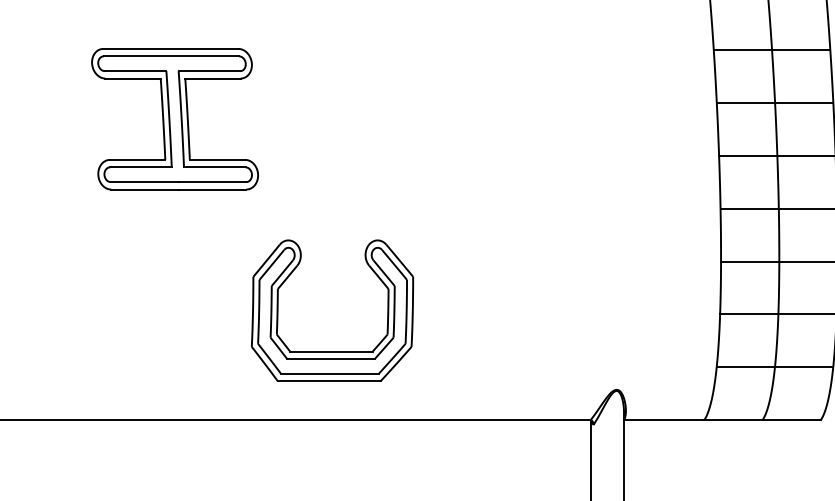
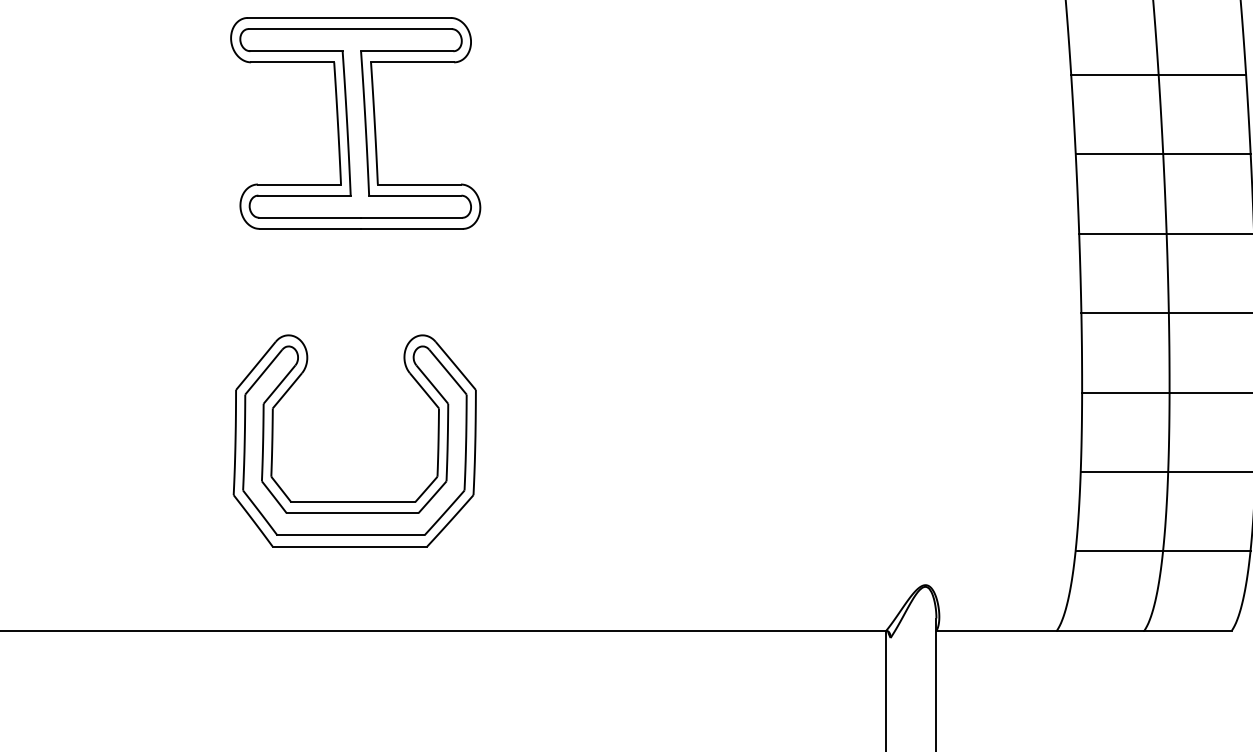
part: (174, 119) -> (354, 123), moved
part: (332, 351) -> (354, 502), moved

